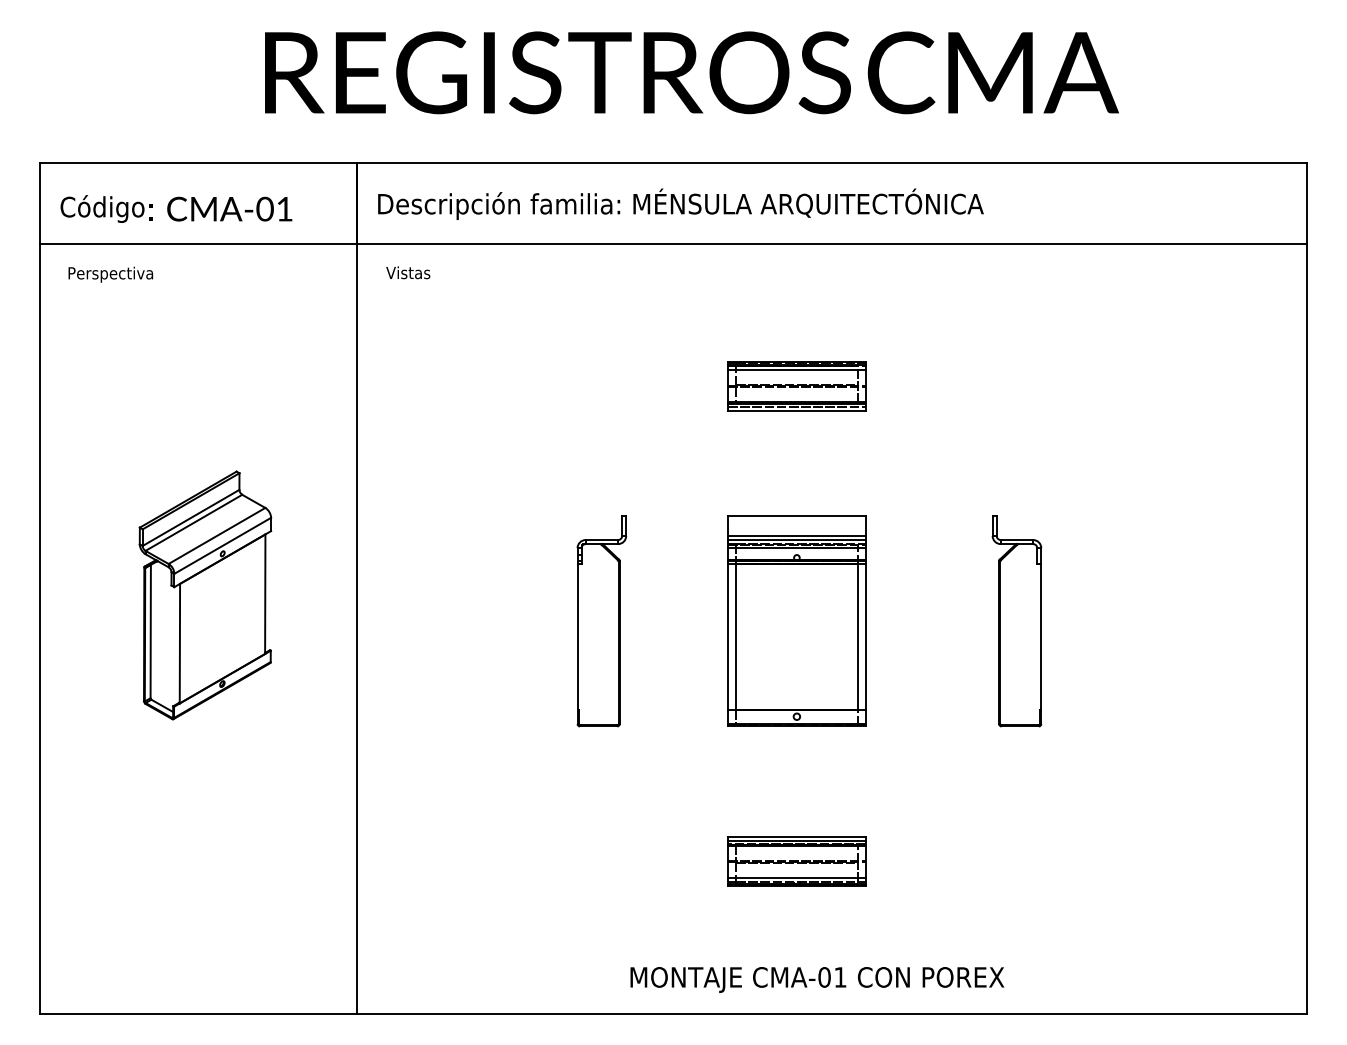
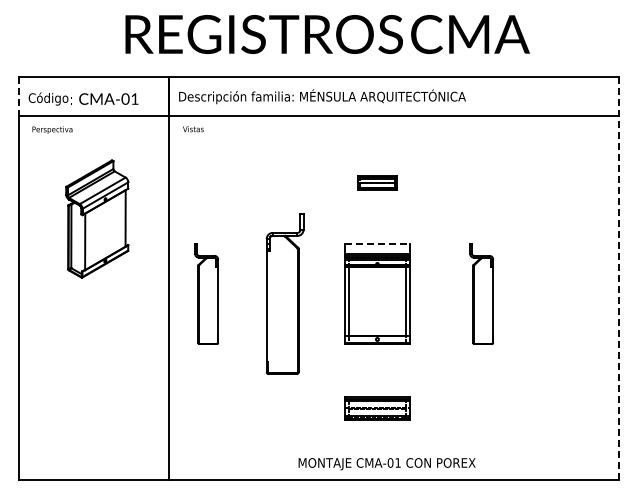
line: (41, 203) -> (19, 96), solid -> dashed
part: (797, 387) -> (377, 183), size x0.6
line: (797, 516) -> (377, 244), solid -> dashed
line: (1305, 590) -> (618, 279), solid -> dashed
part: (205, 594) -> (97, 218), moved
part: (435, 619) -> (206, 293), added
part: (600, 619) -> (284, 293), size x1.6

